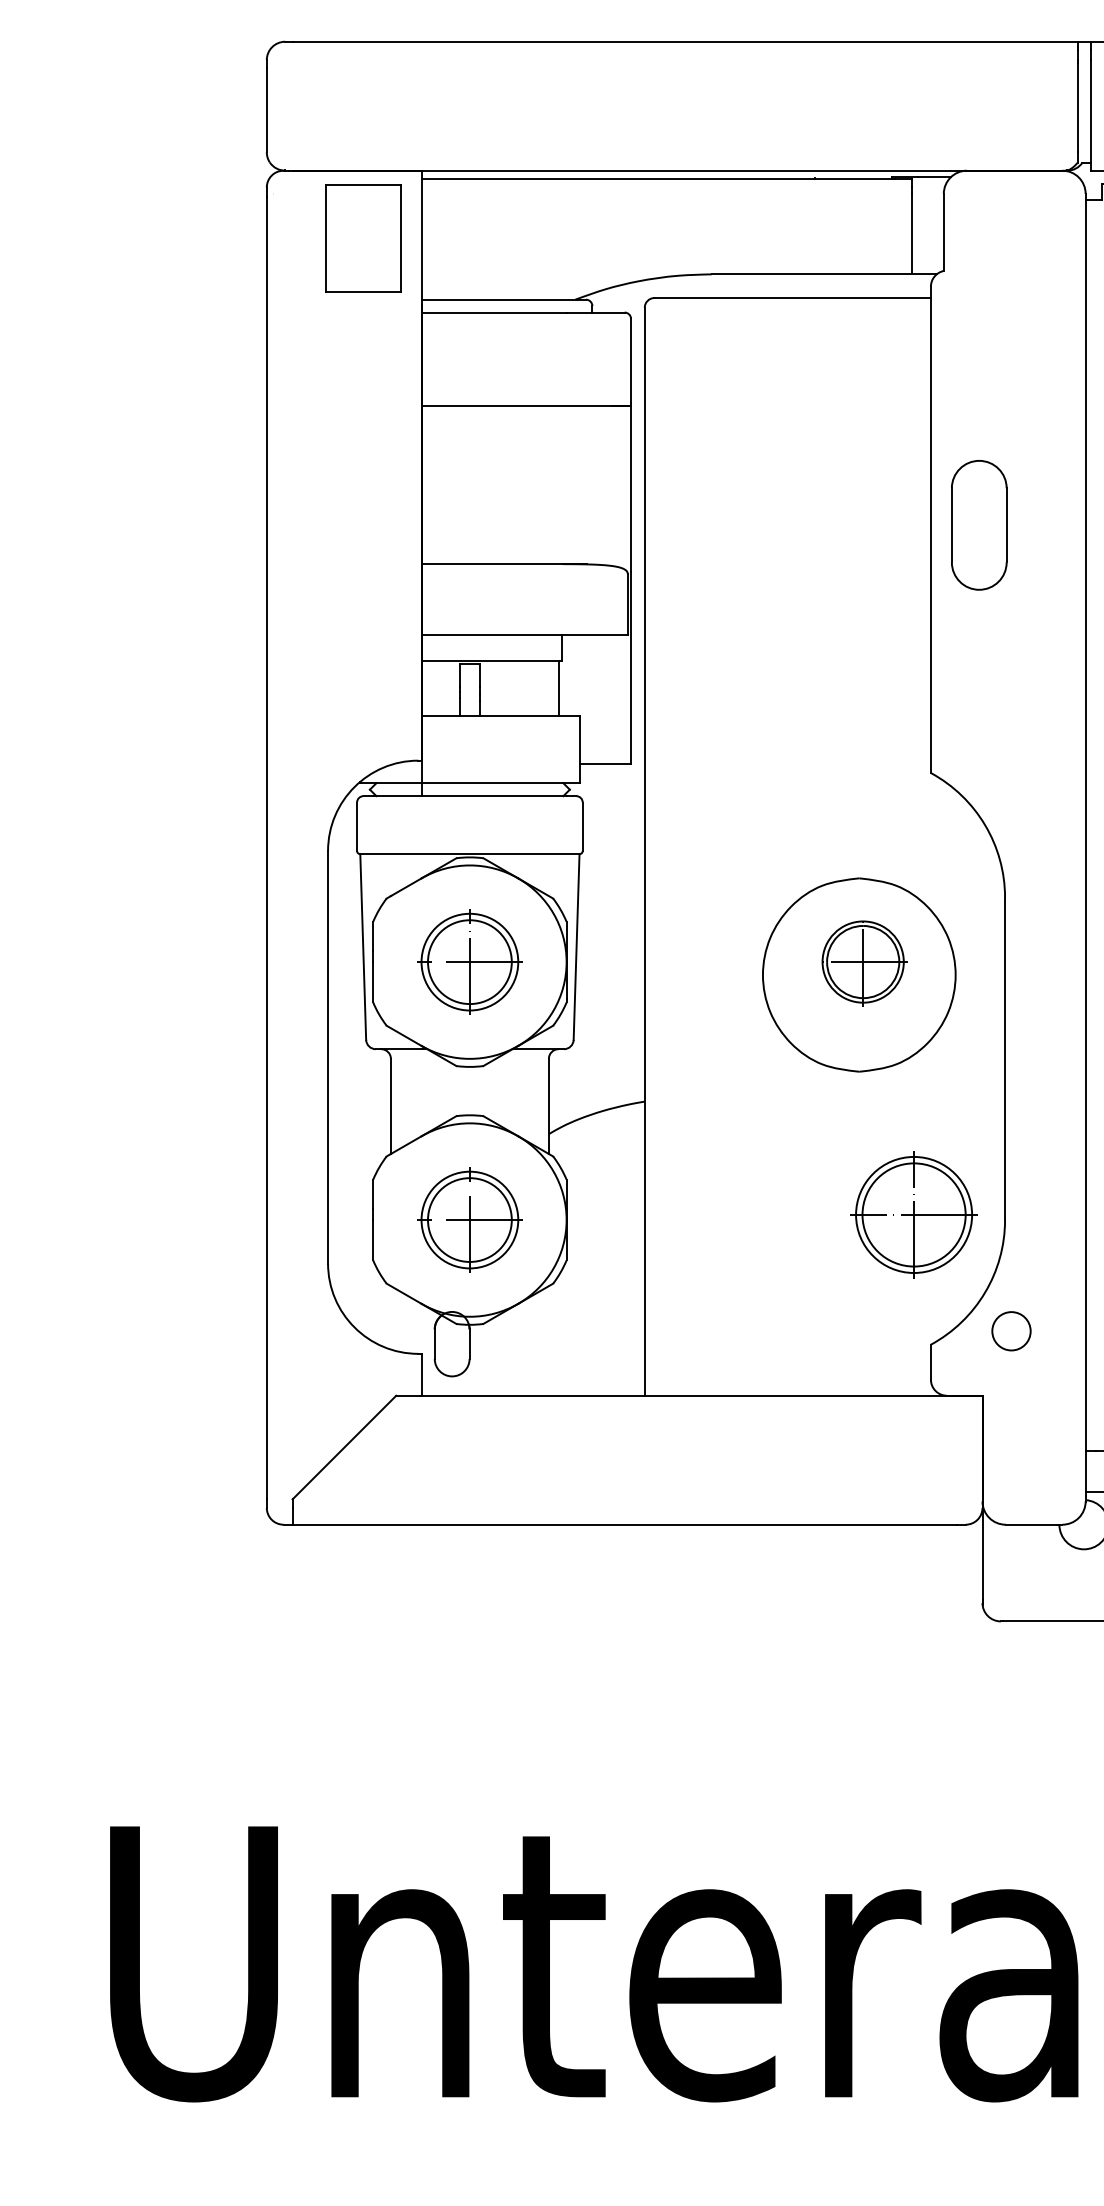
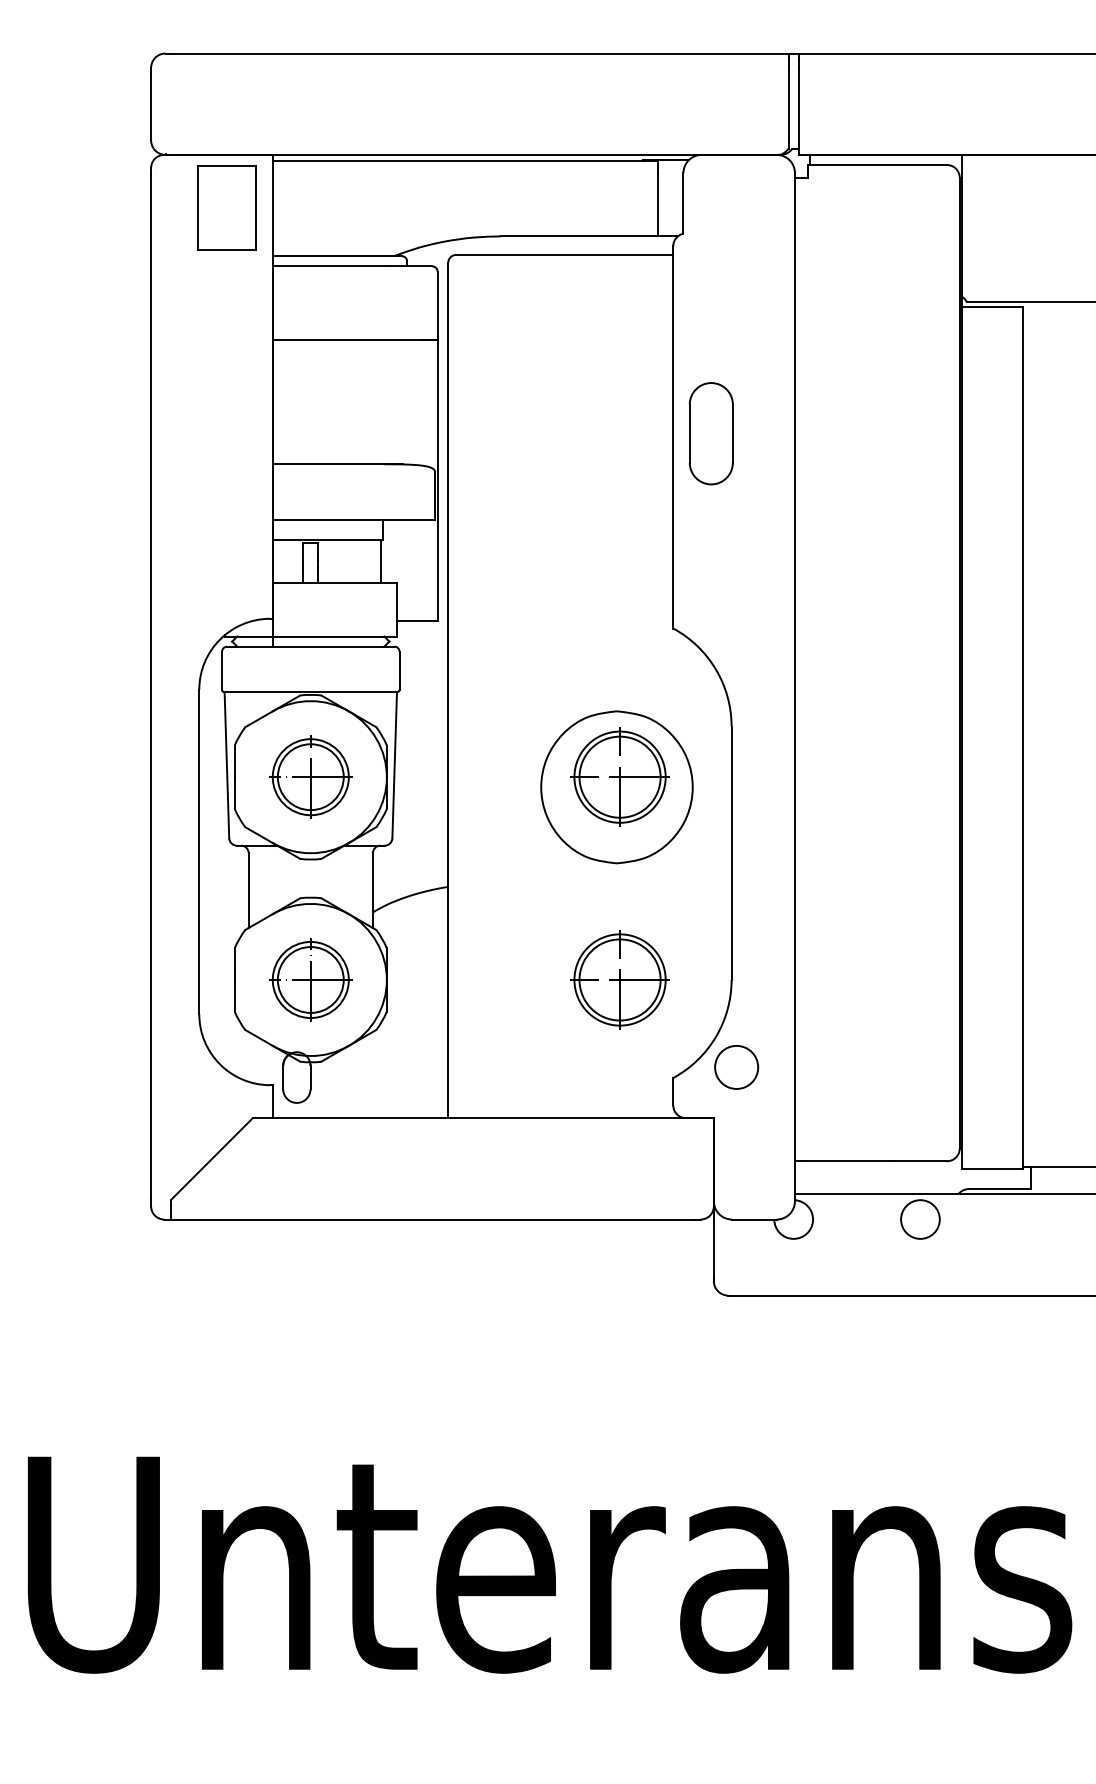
part: (862, 961) -> (619, 776), size x1.43
part: (913, 1214) -> (619, 979), moved
circle: (1011, 1330) -> (736, 1066), size x1.43

